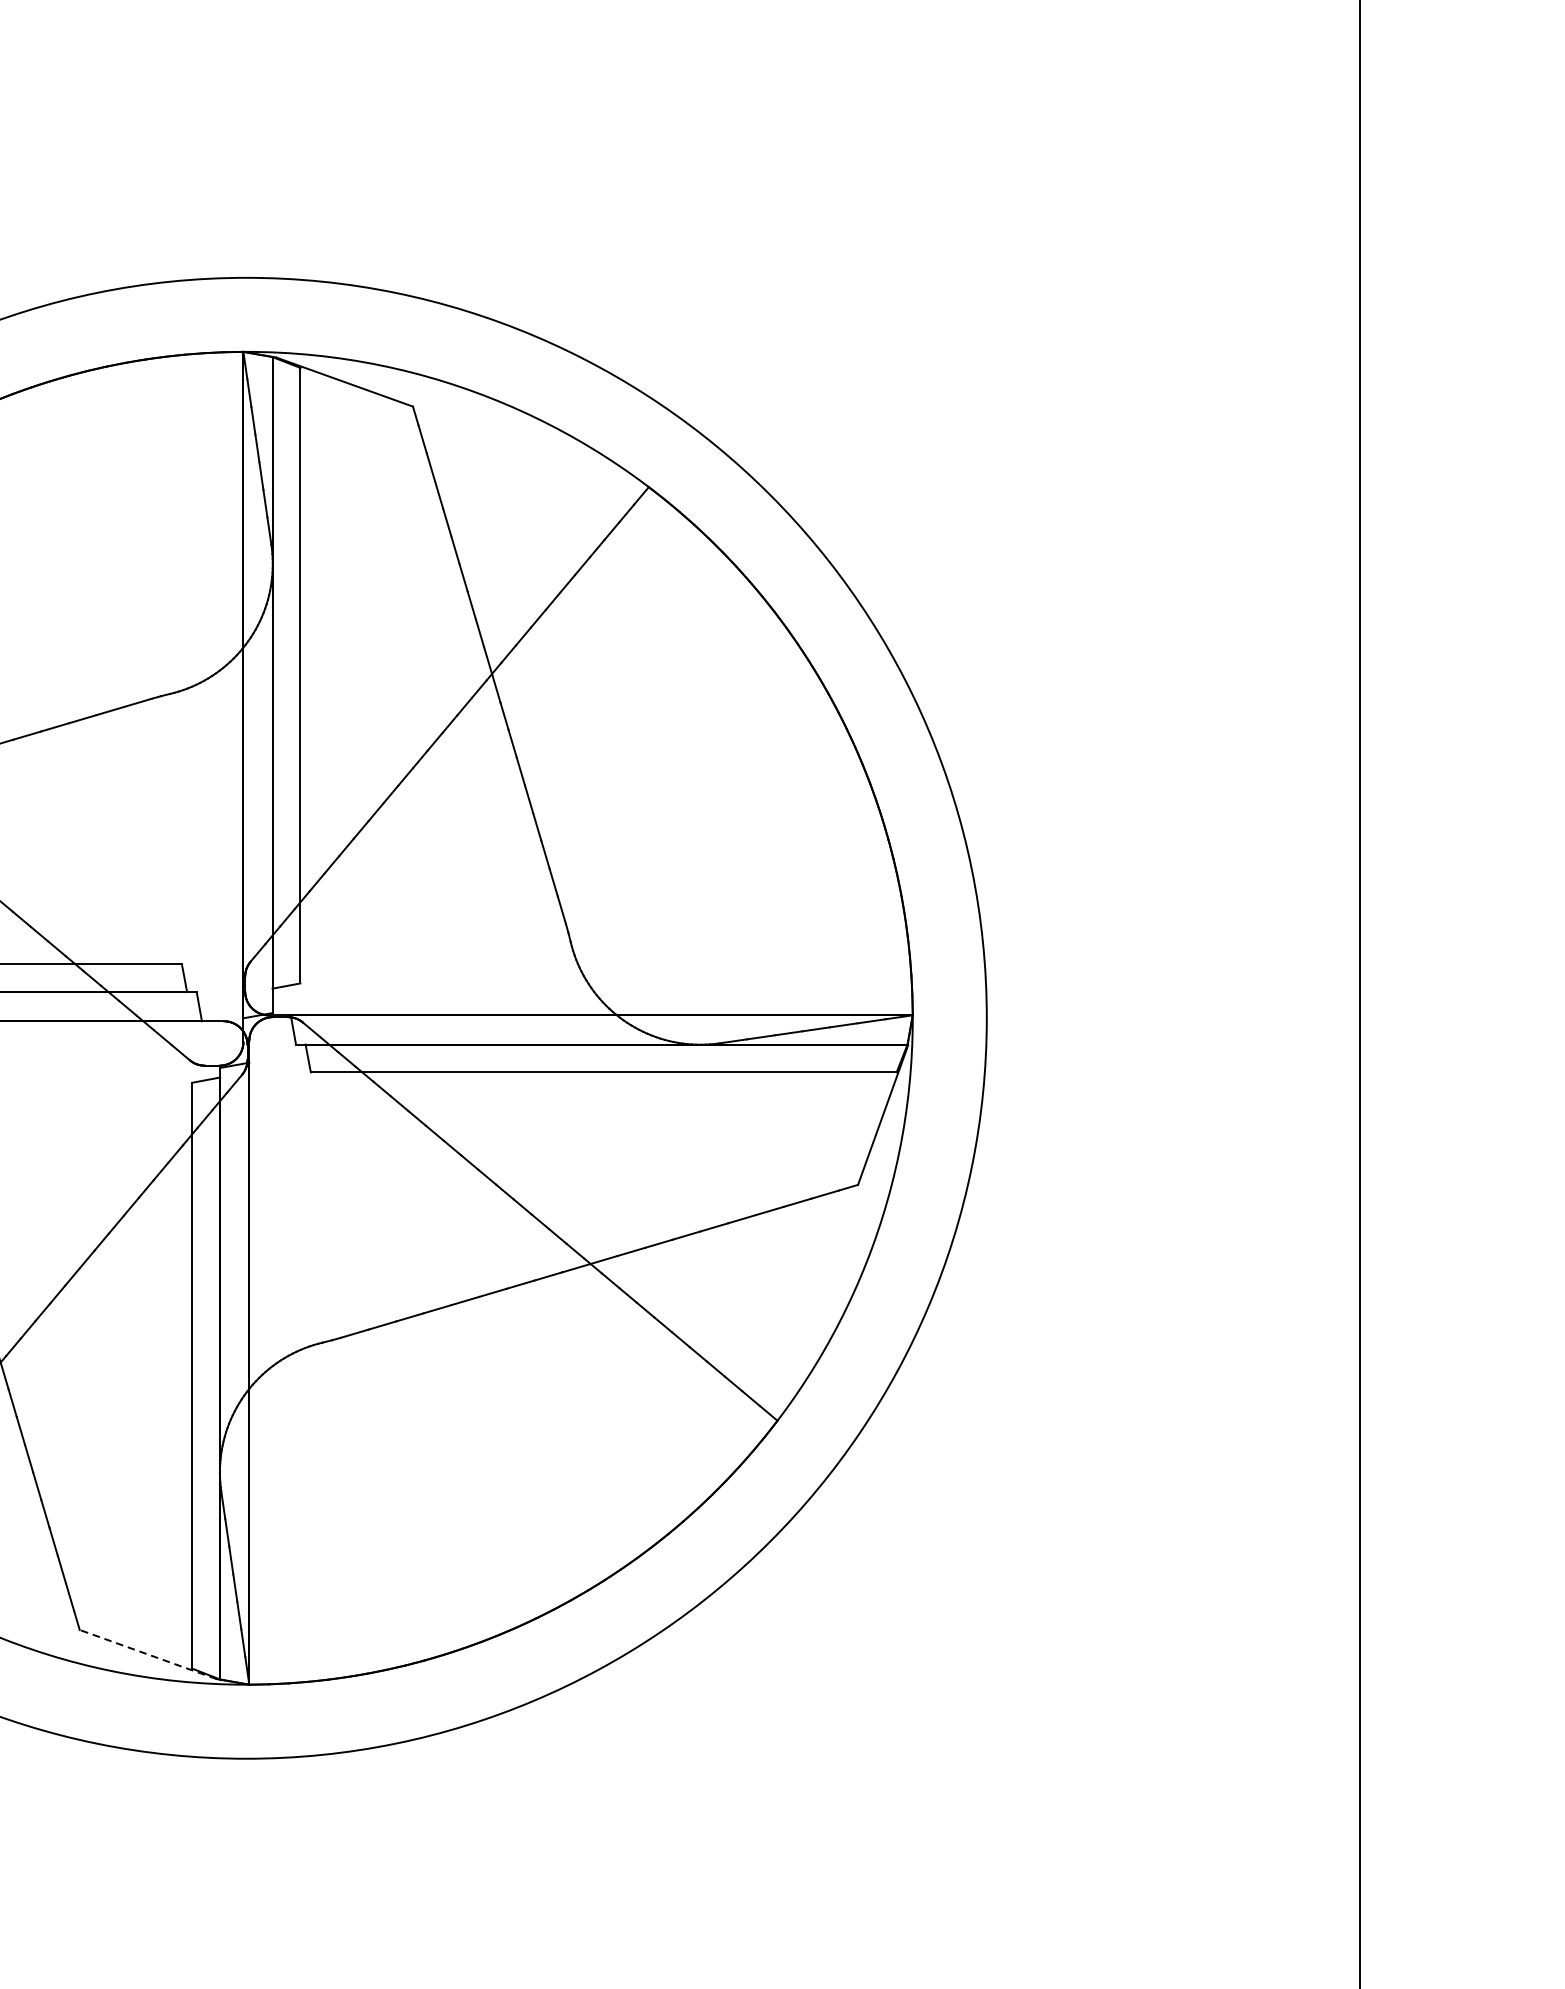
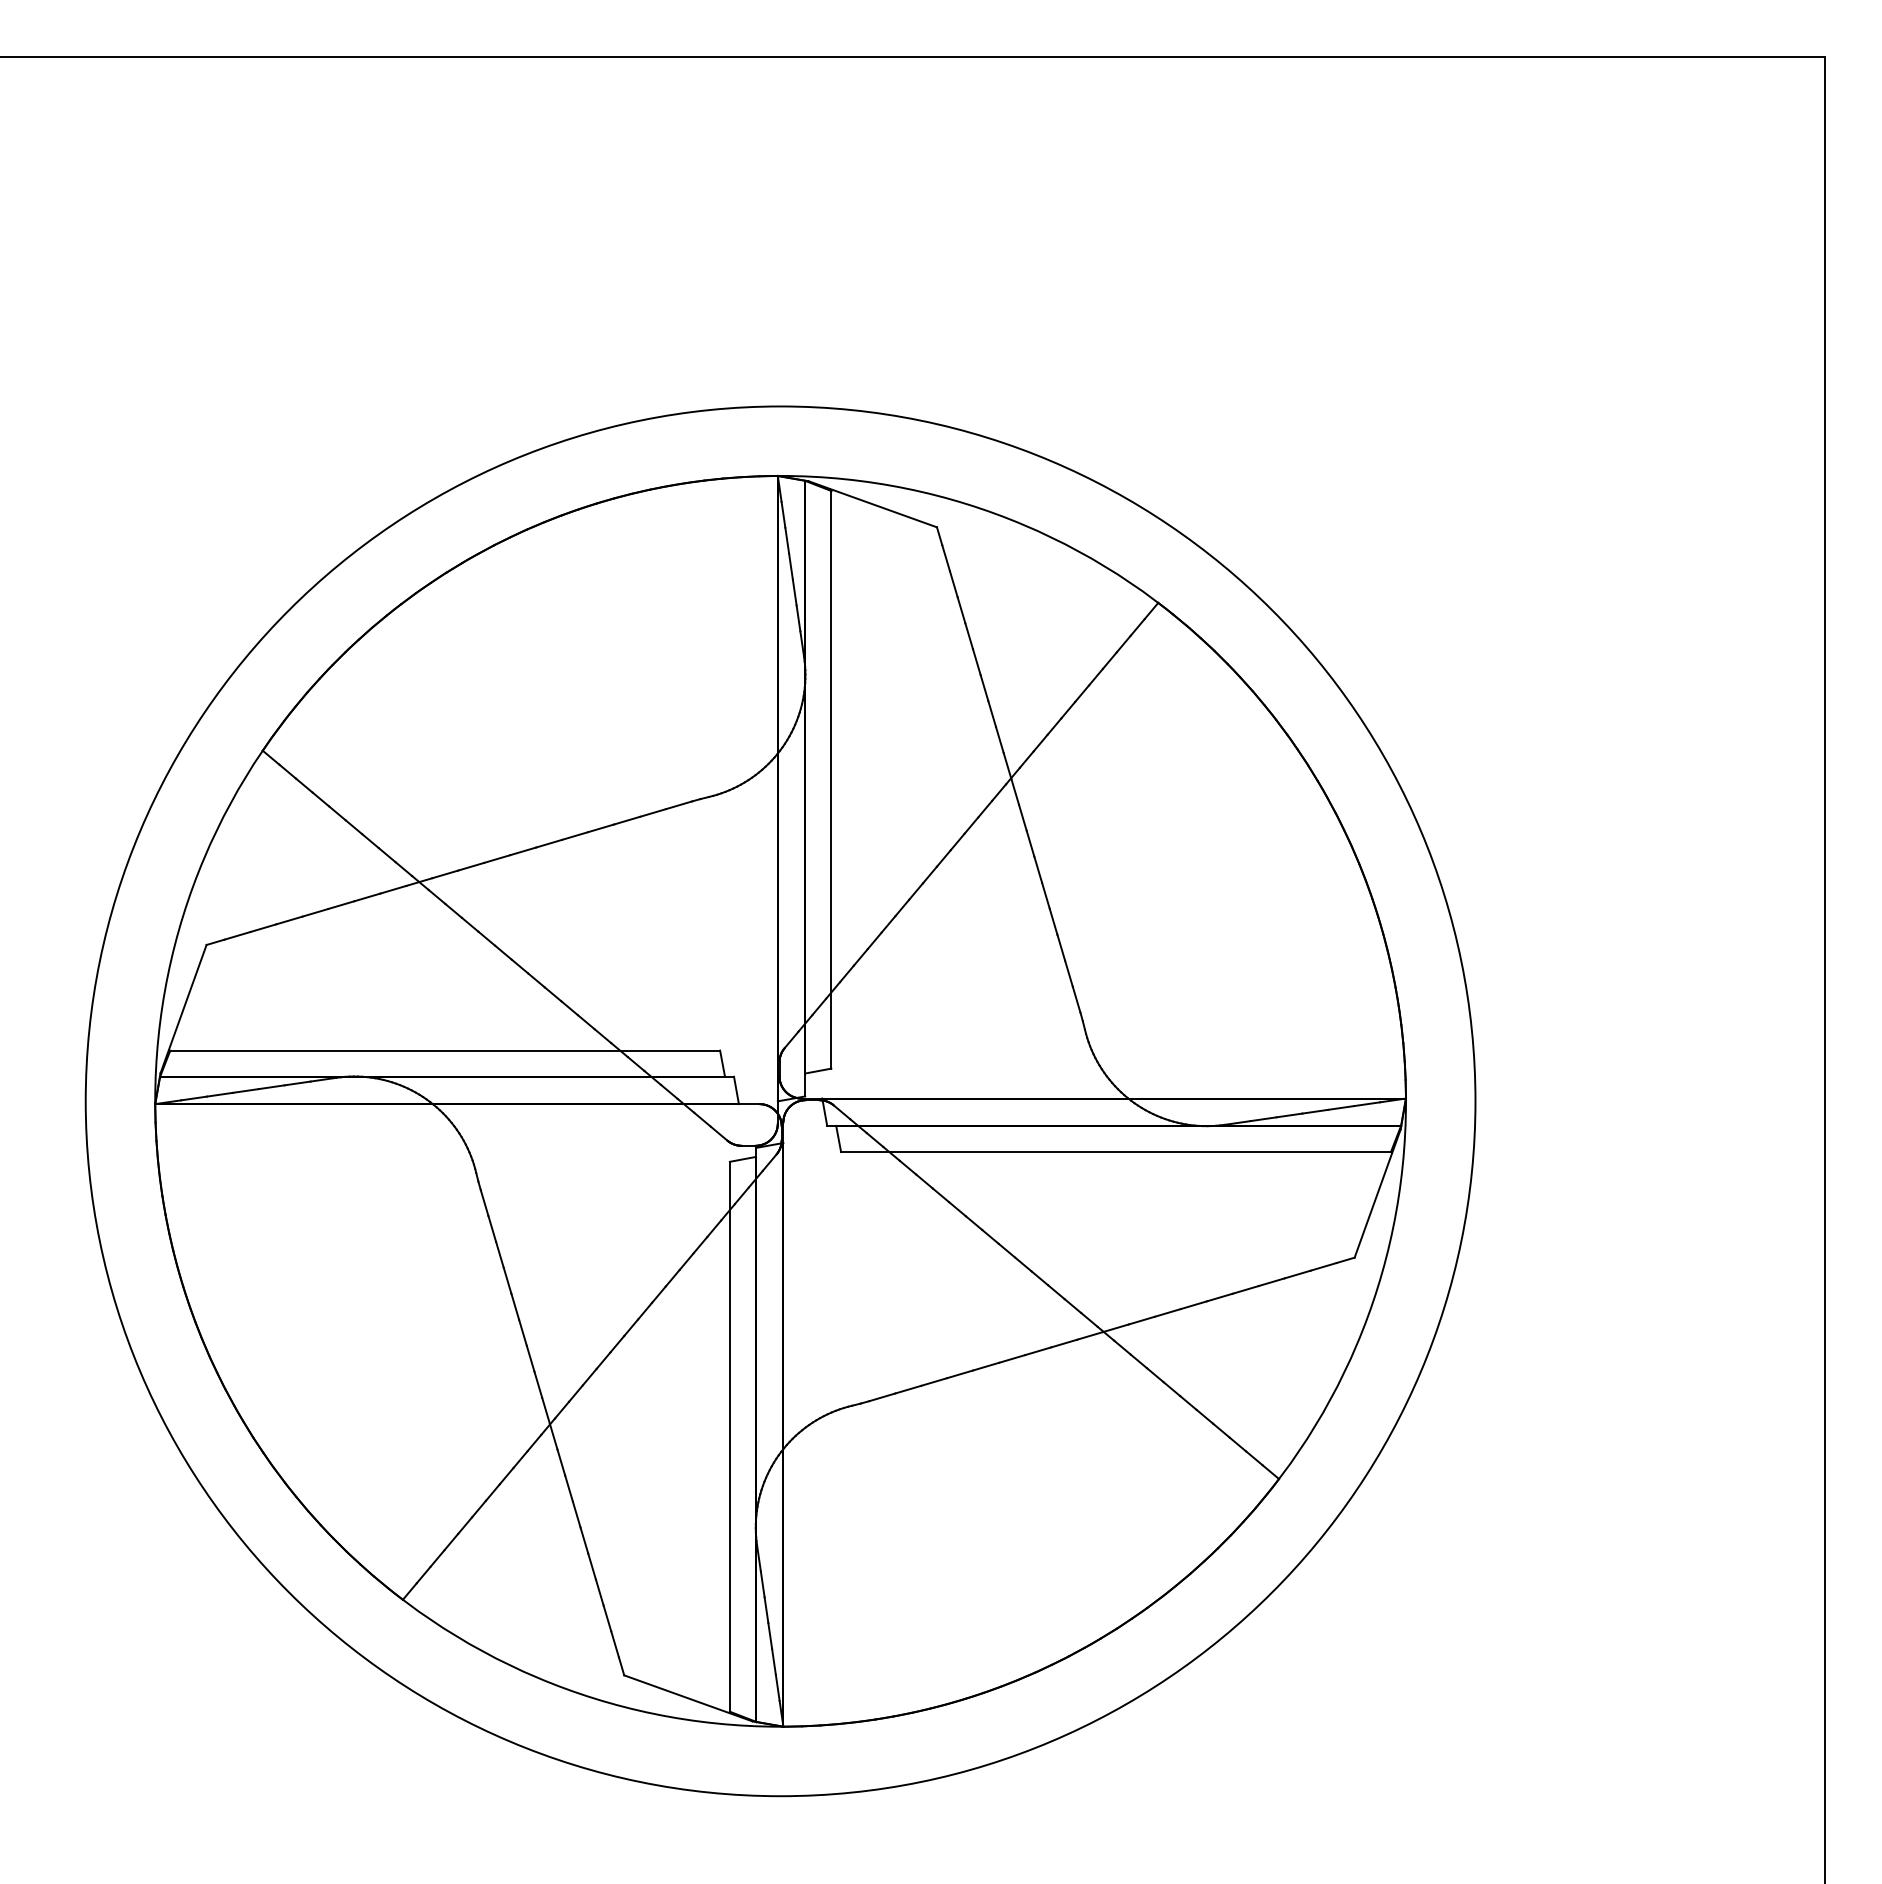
line: (147, 1654) -> (687, 1698), dashed -> solid

